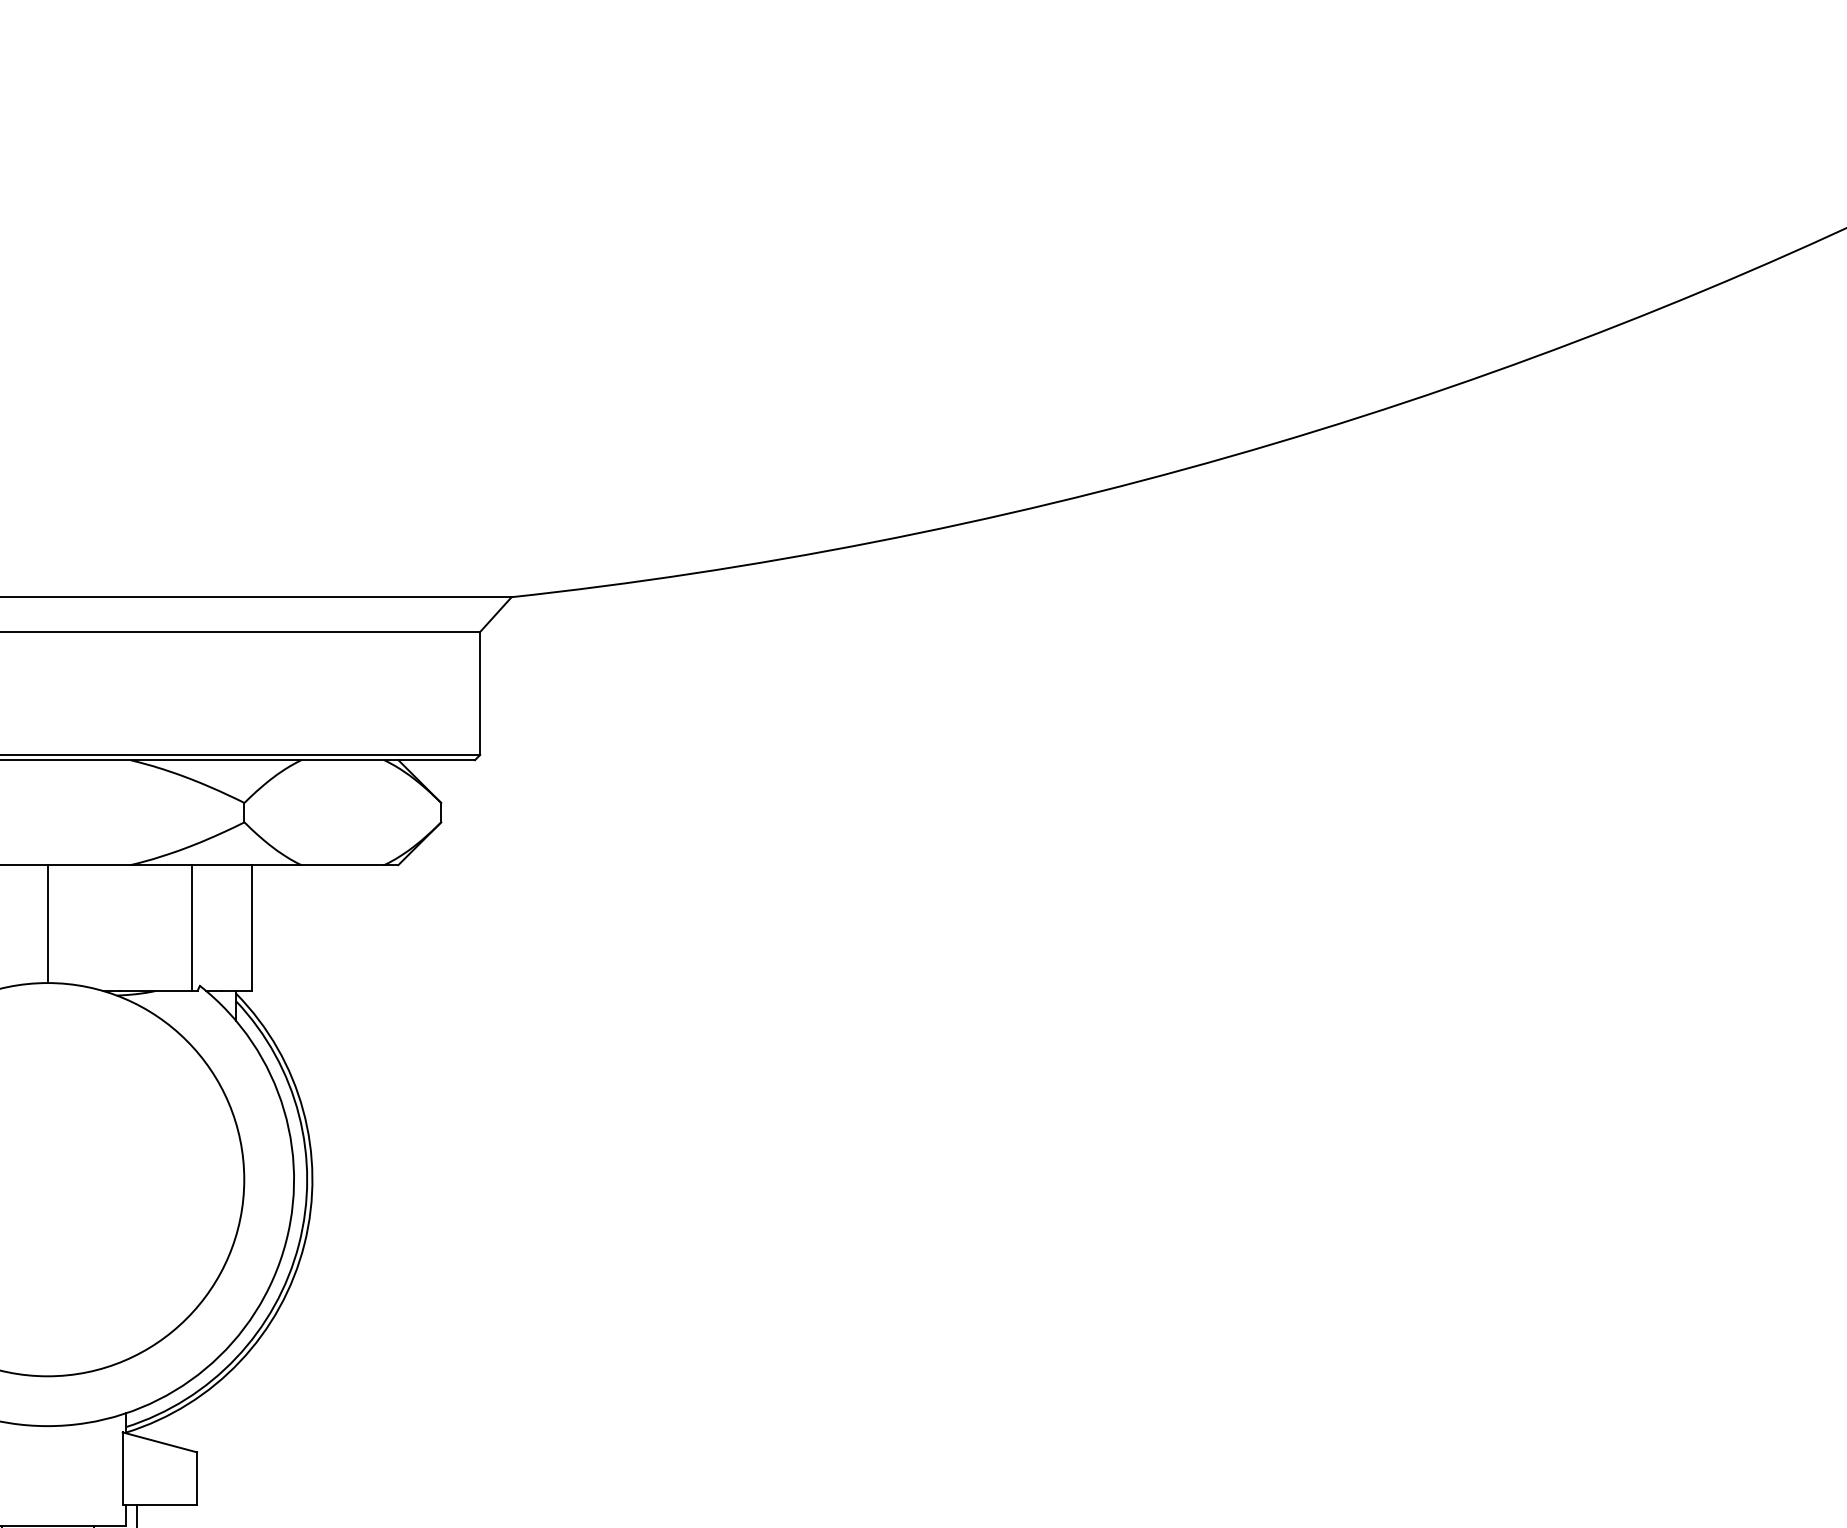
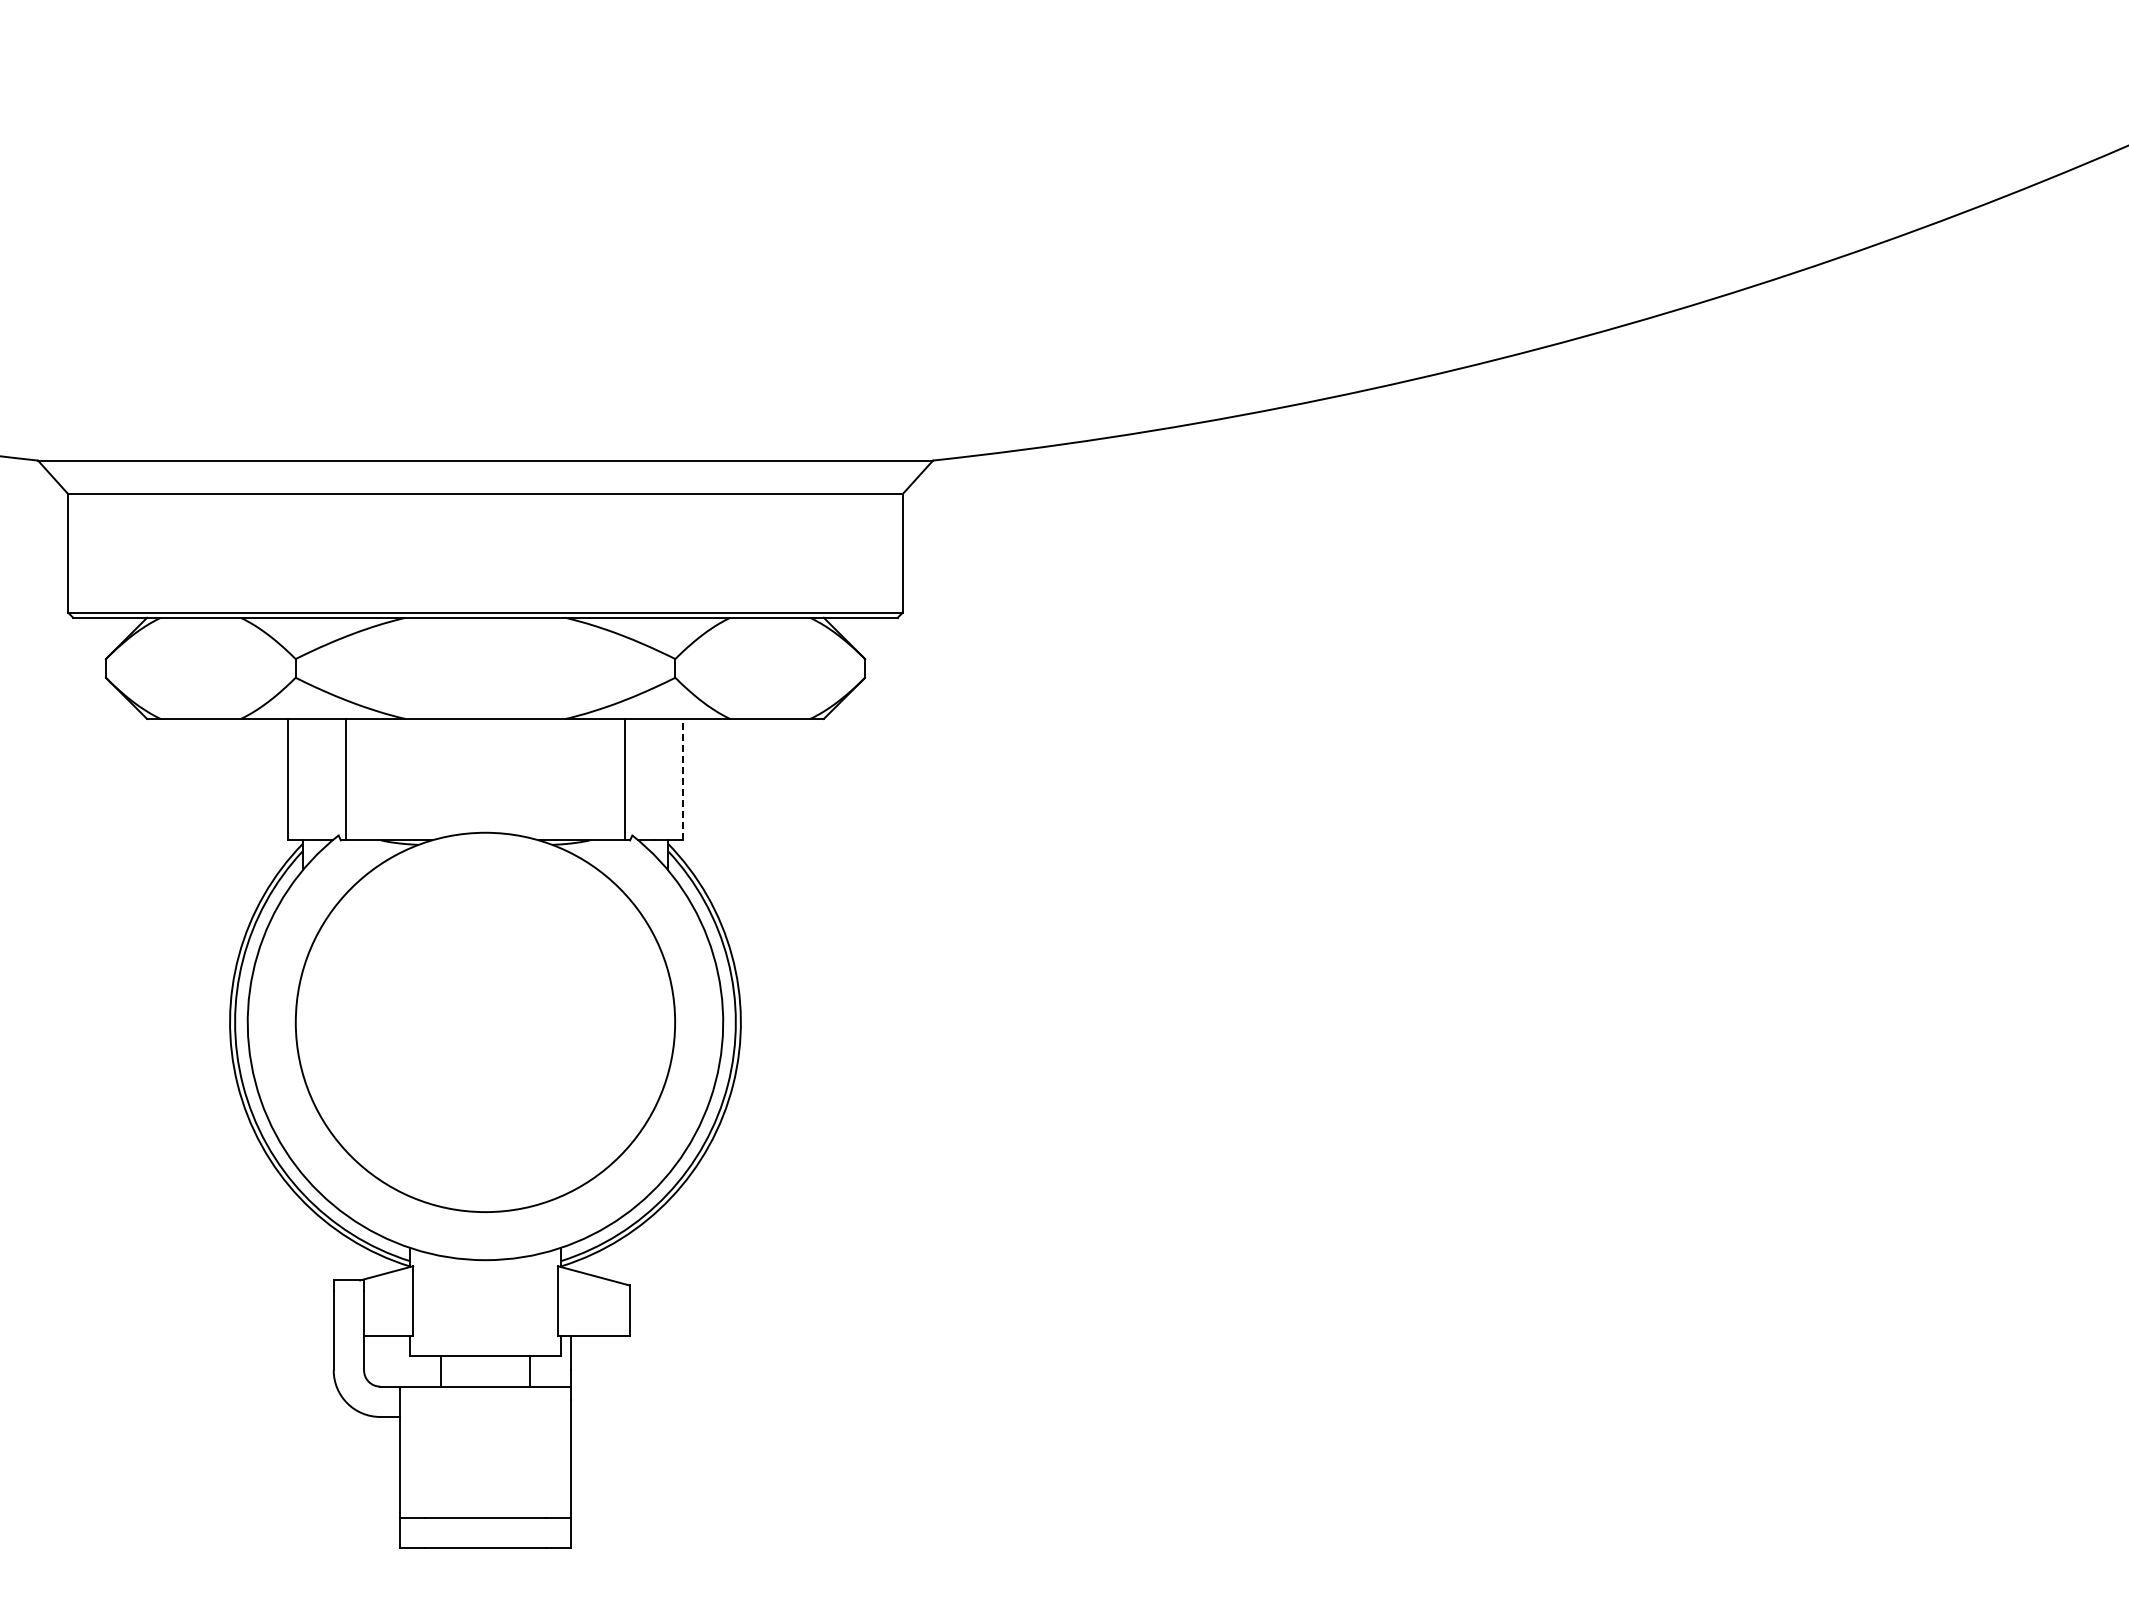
line: (47, 923) -> (485, 775), removed
line: (251, 927) -> (682, 779), solid -> dashed

